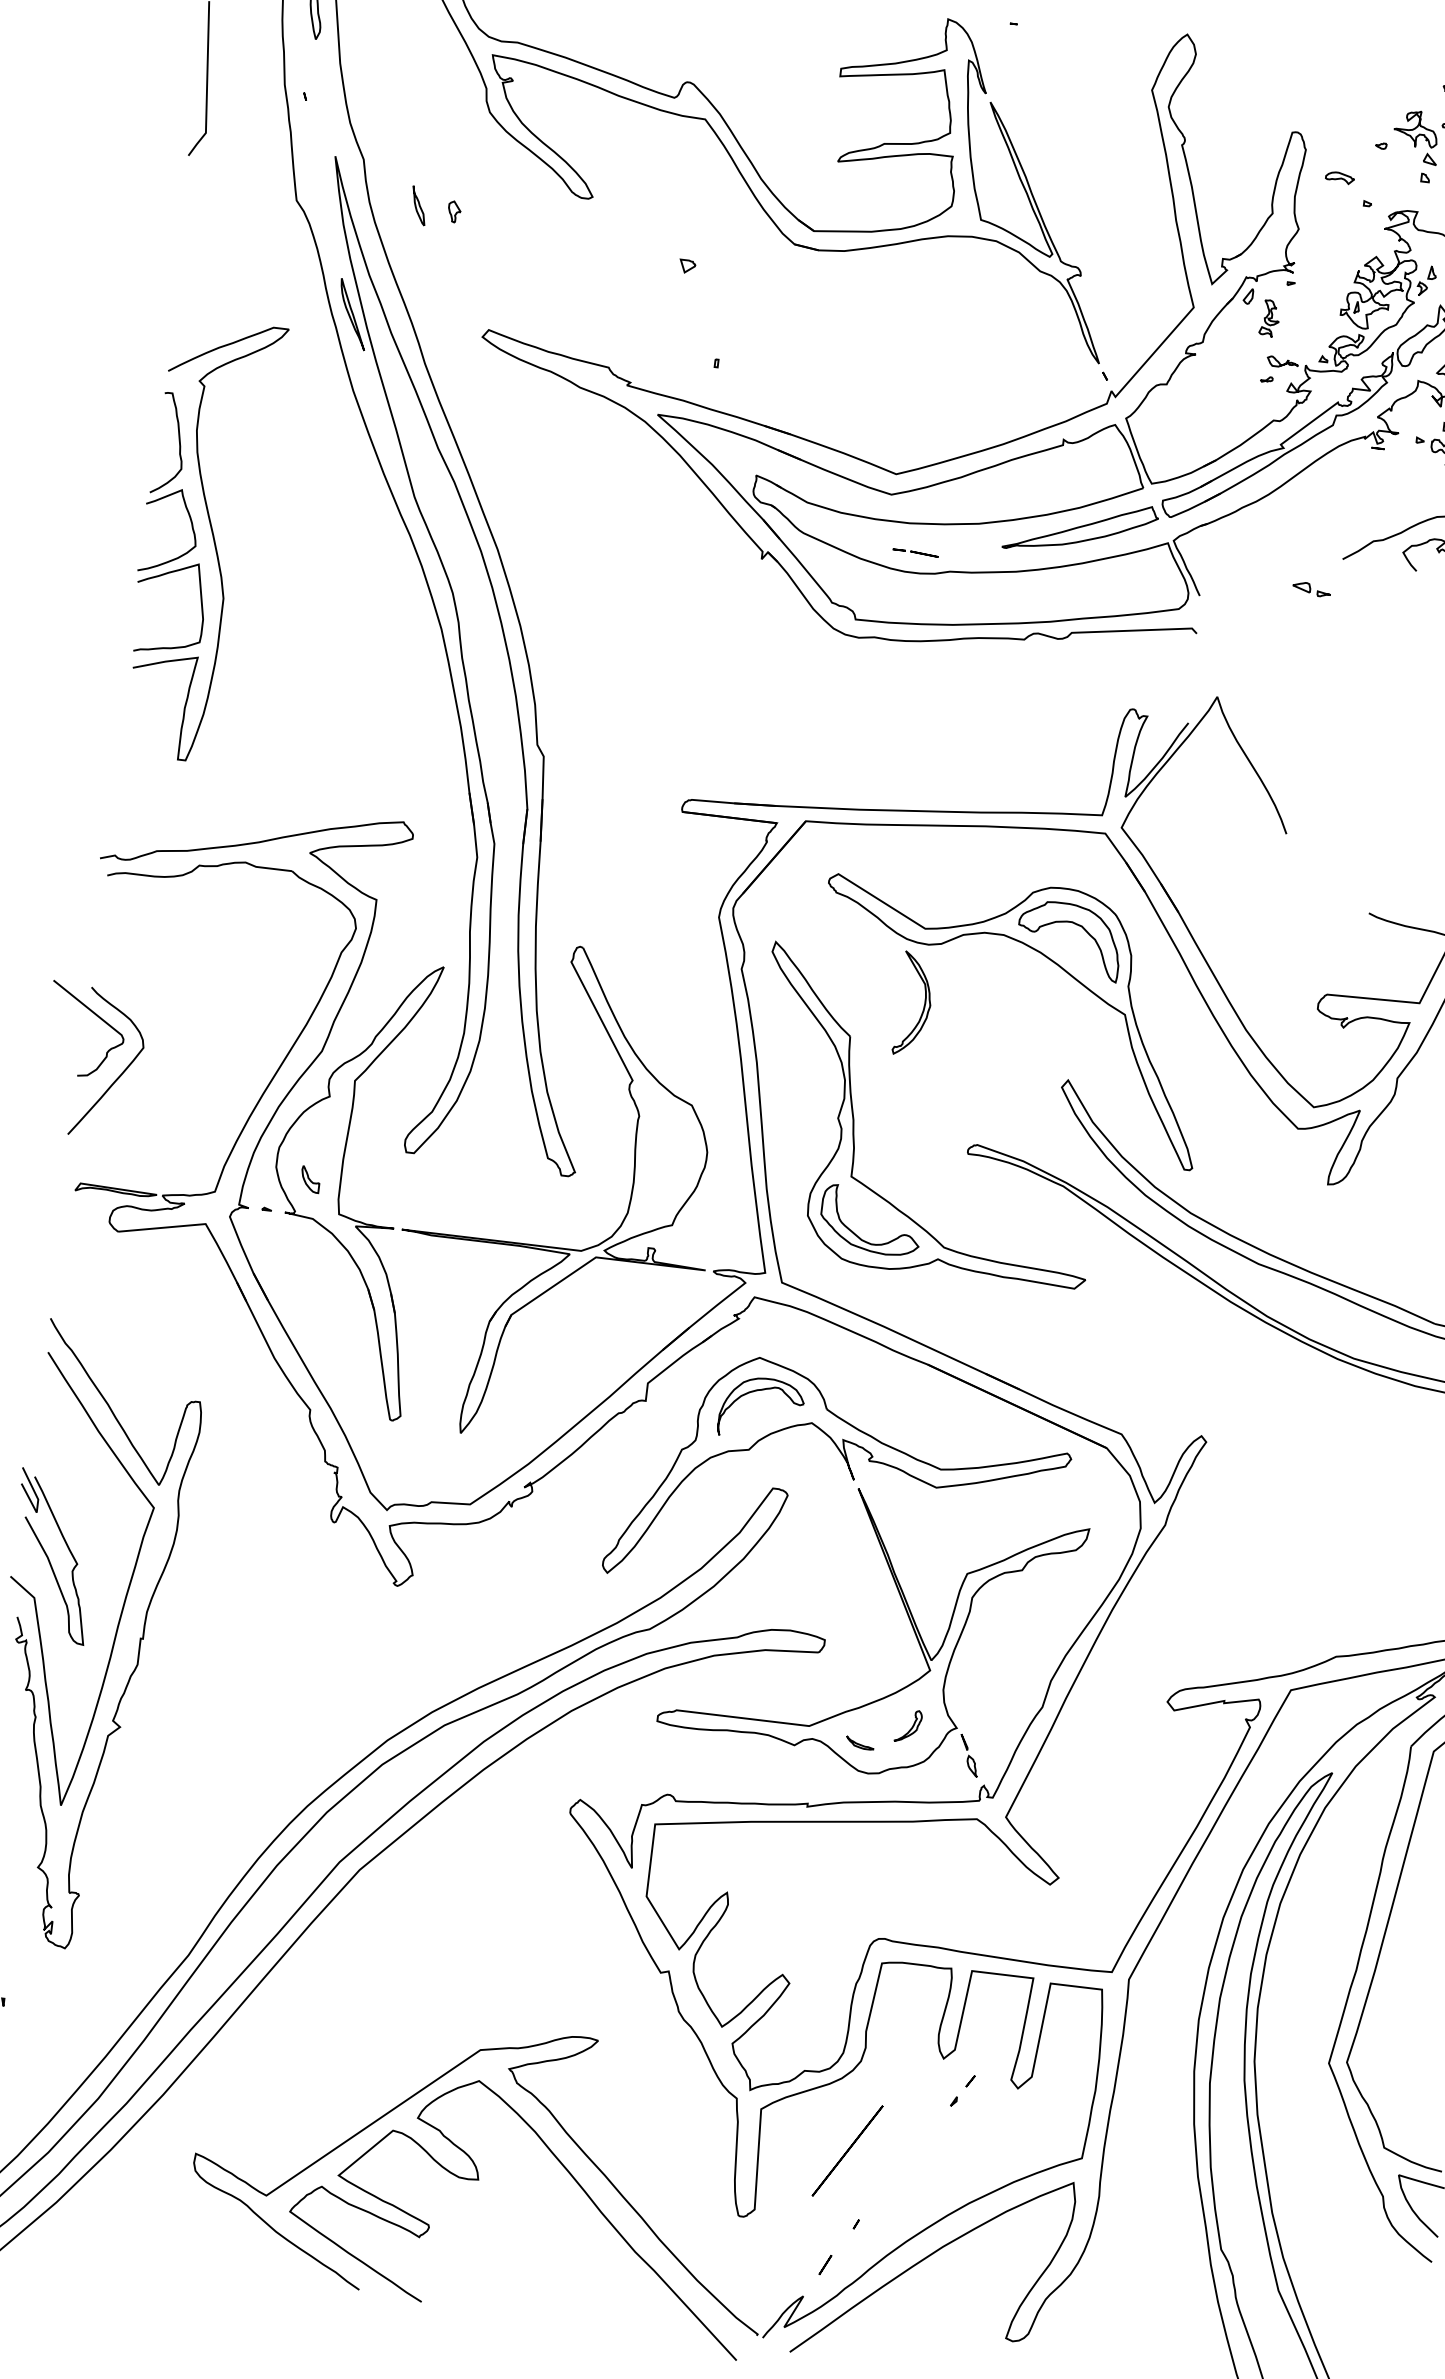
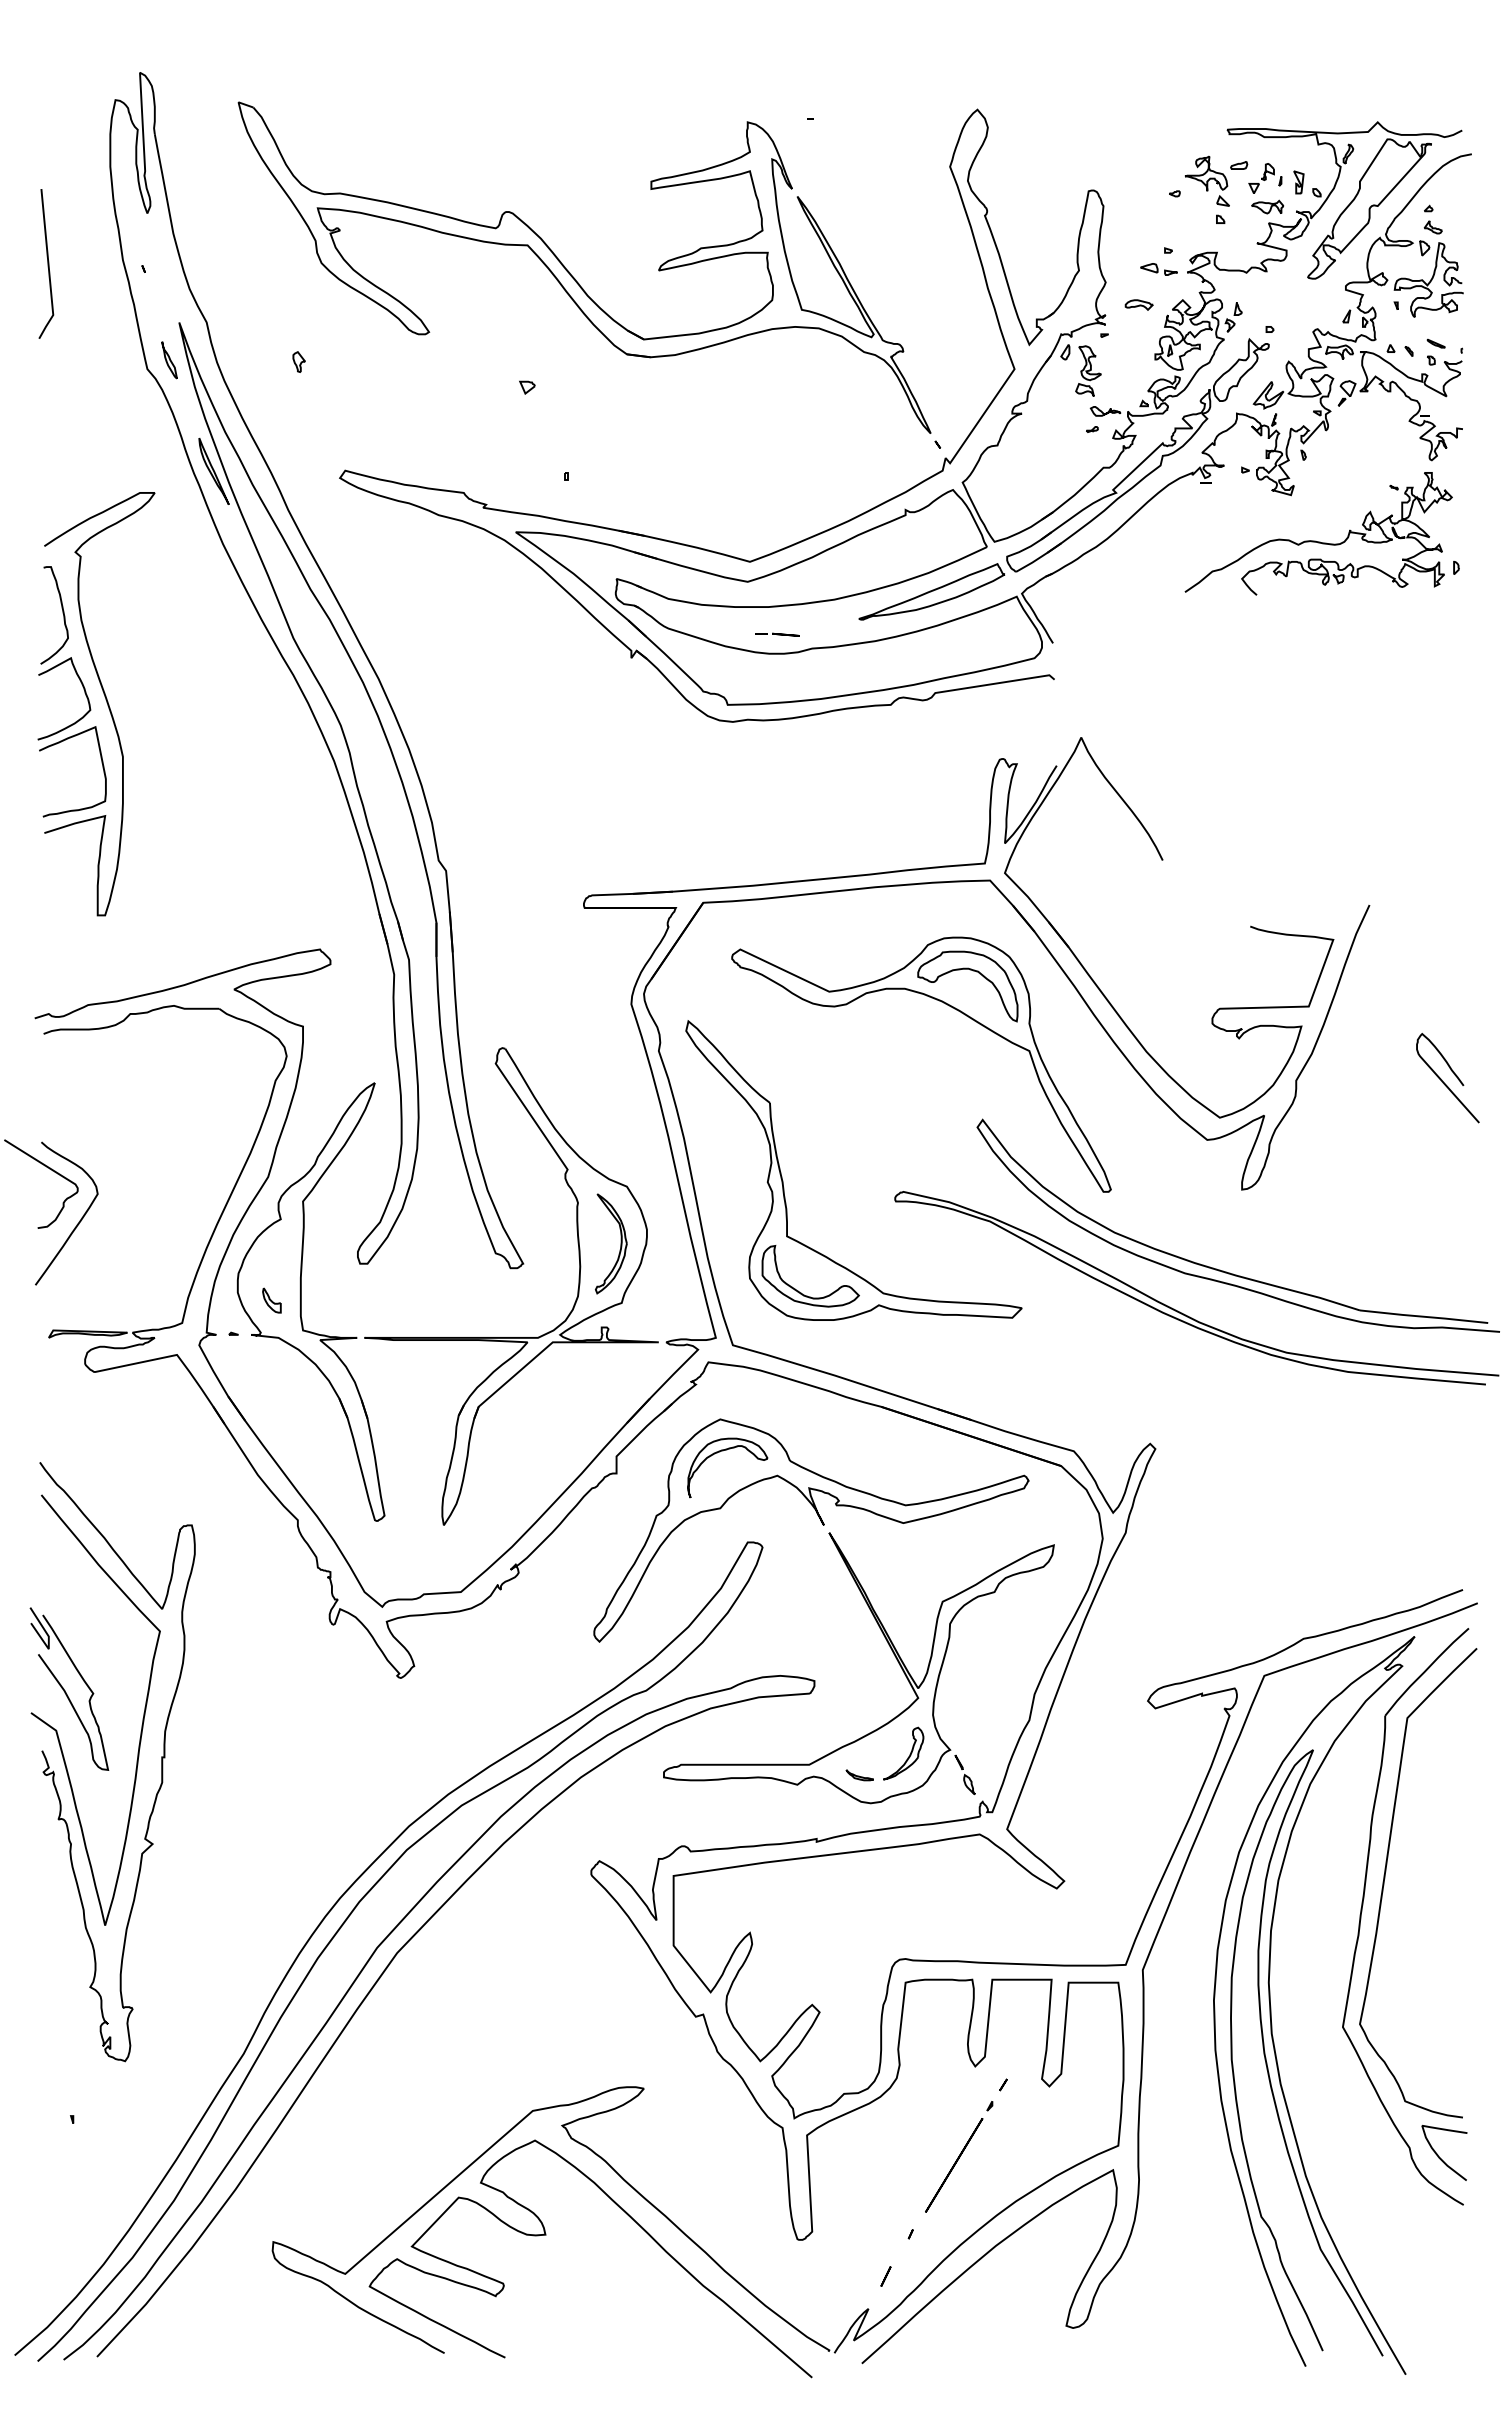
part: (1339, 177) -> (1138, 304), moved
part: (418, 206) -> (169, 360), moved
part: (1270, 318) -> (1088, 370), size x1.43
part: (1311, 589) -> (1158, 269), moved
part: (923, 1004) -> (620, 1243), moved
part: (908, 1726) -> (903, 1753), size x1.67
line: (847, 2151) -> (954, 2165), moved

